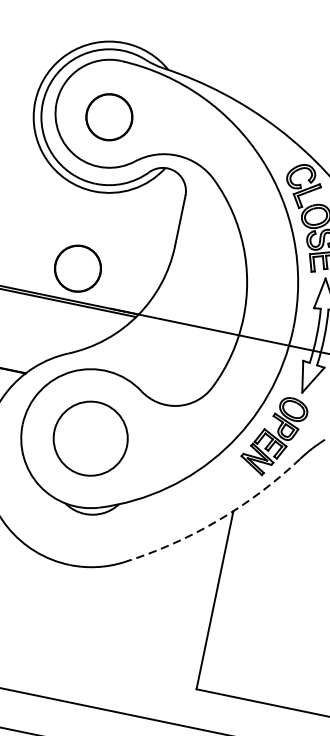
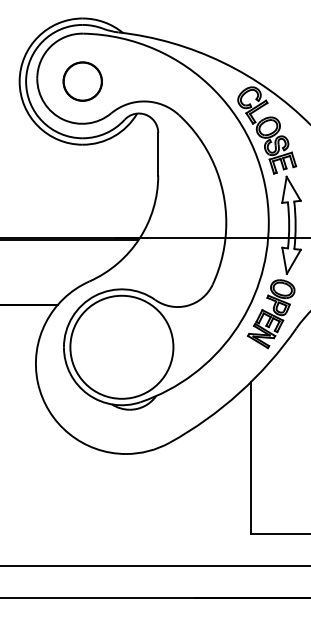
part: (77, 268) -> (82, 210), removed
circle: (90, 437) -> (121, 346), size x1.67
arc: (217, 520) -> (239, 392), dashed -> solid

